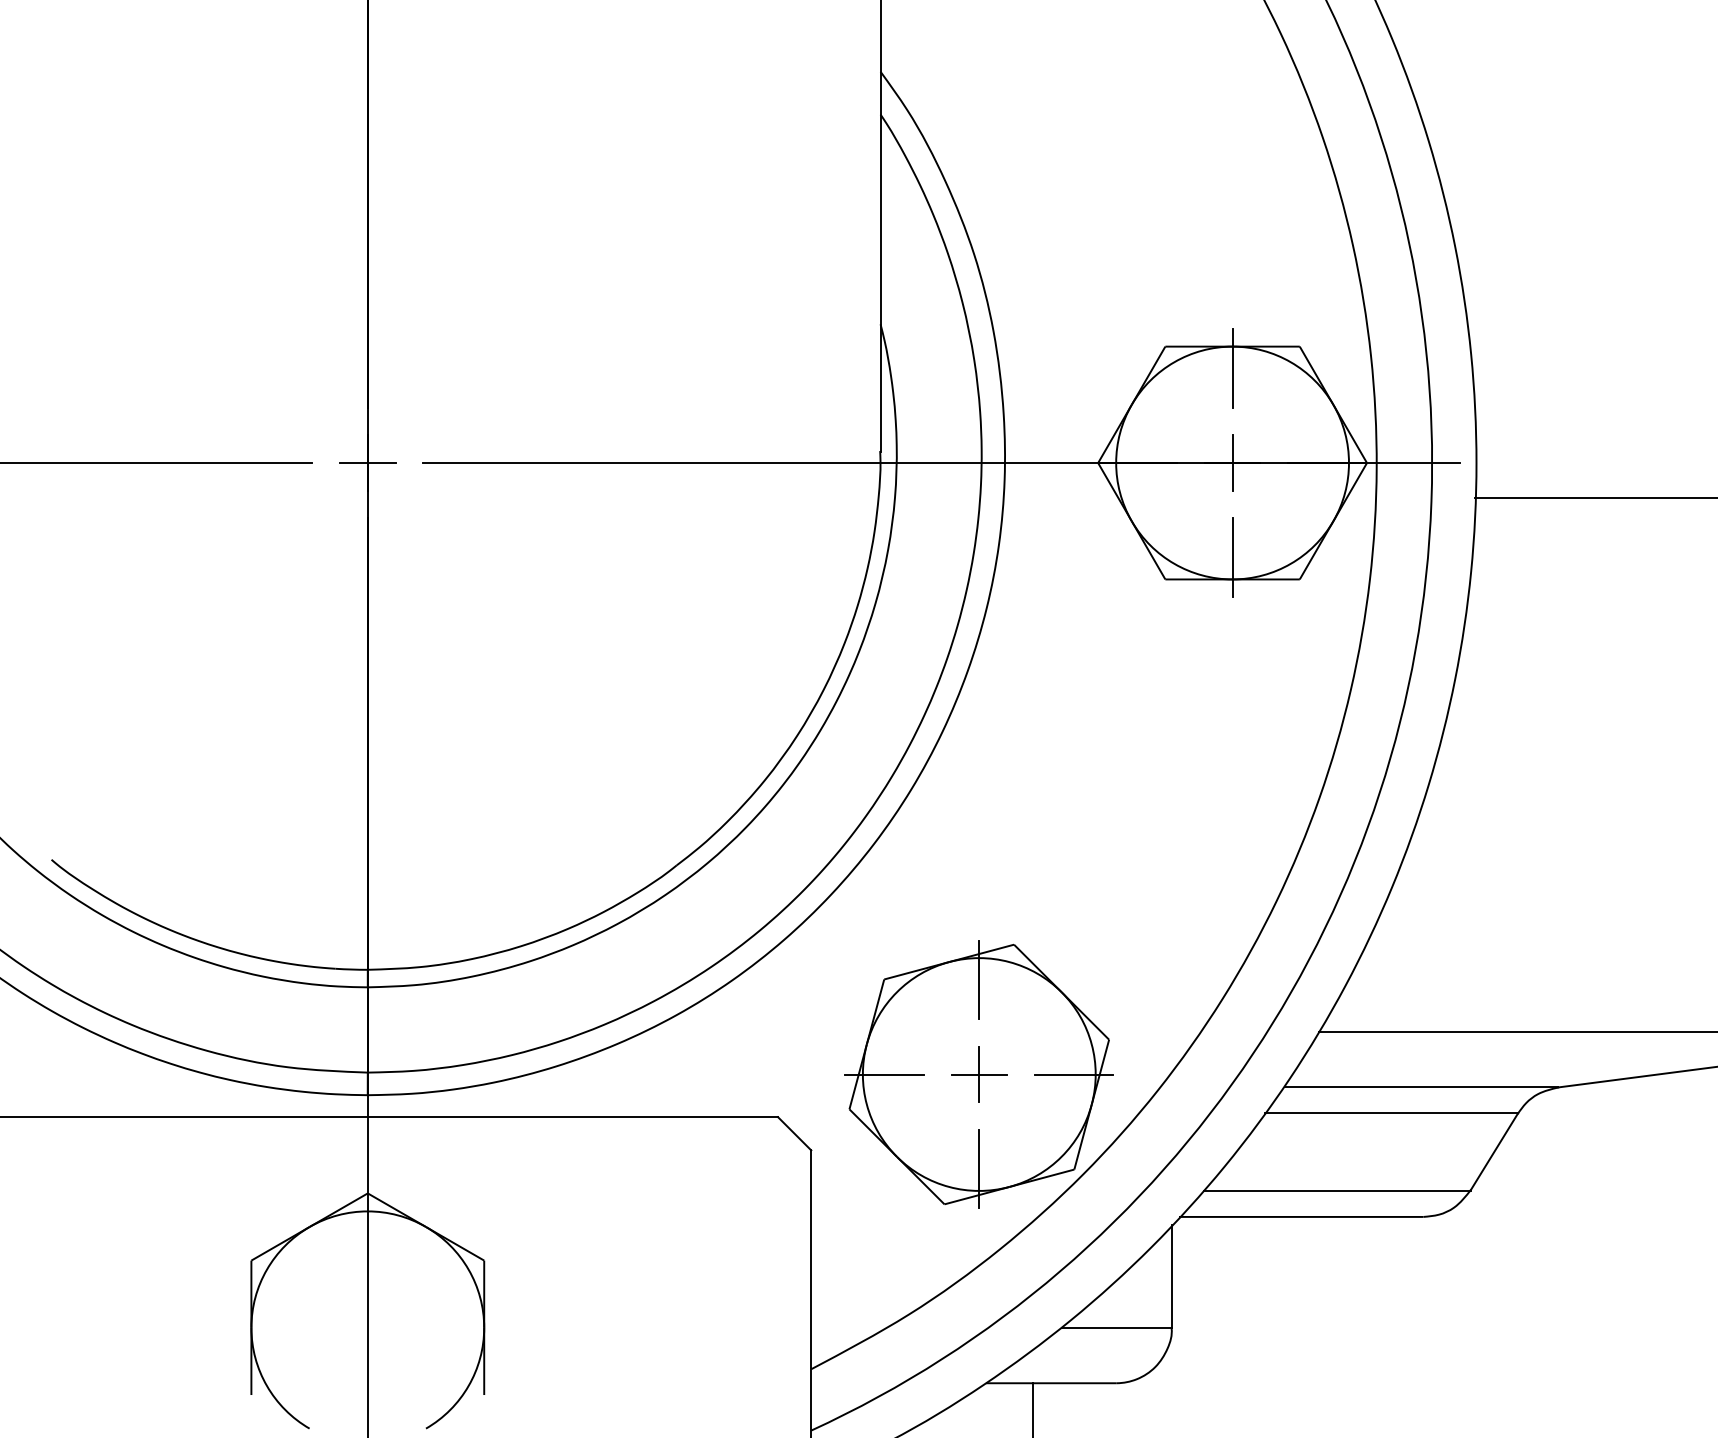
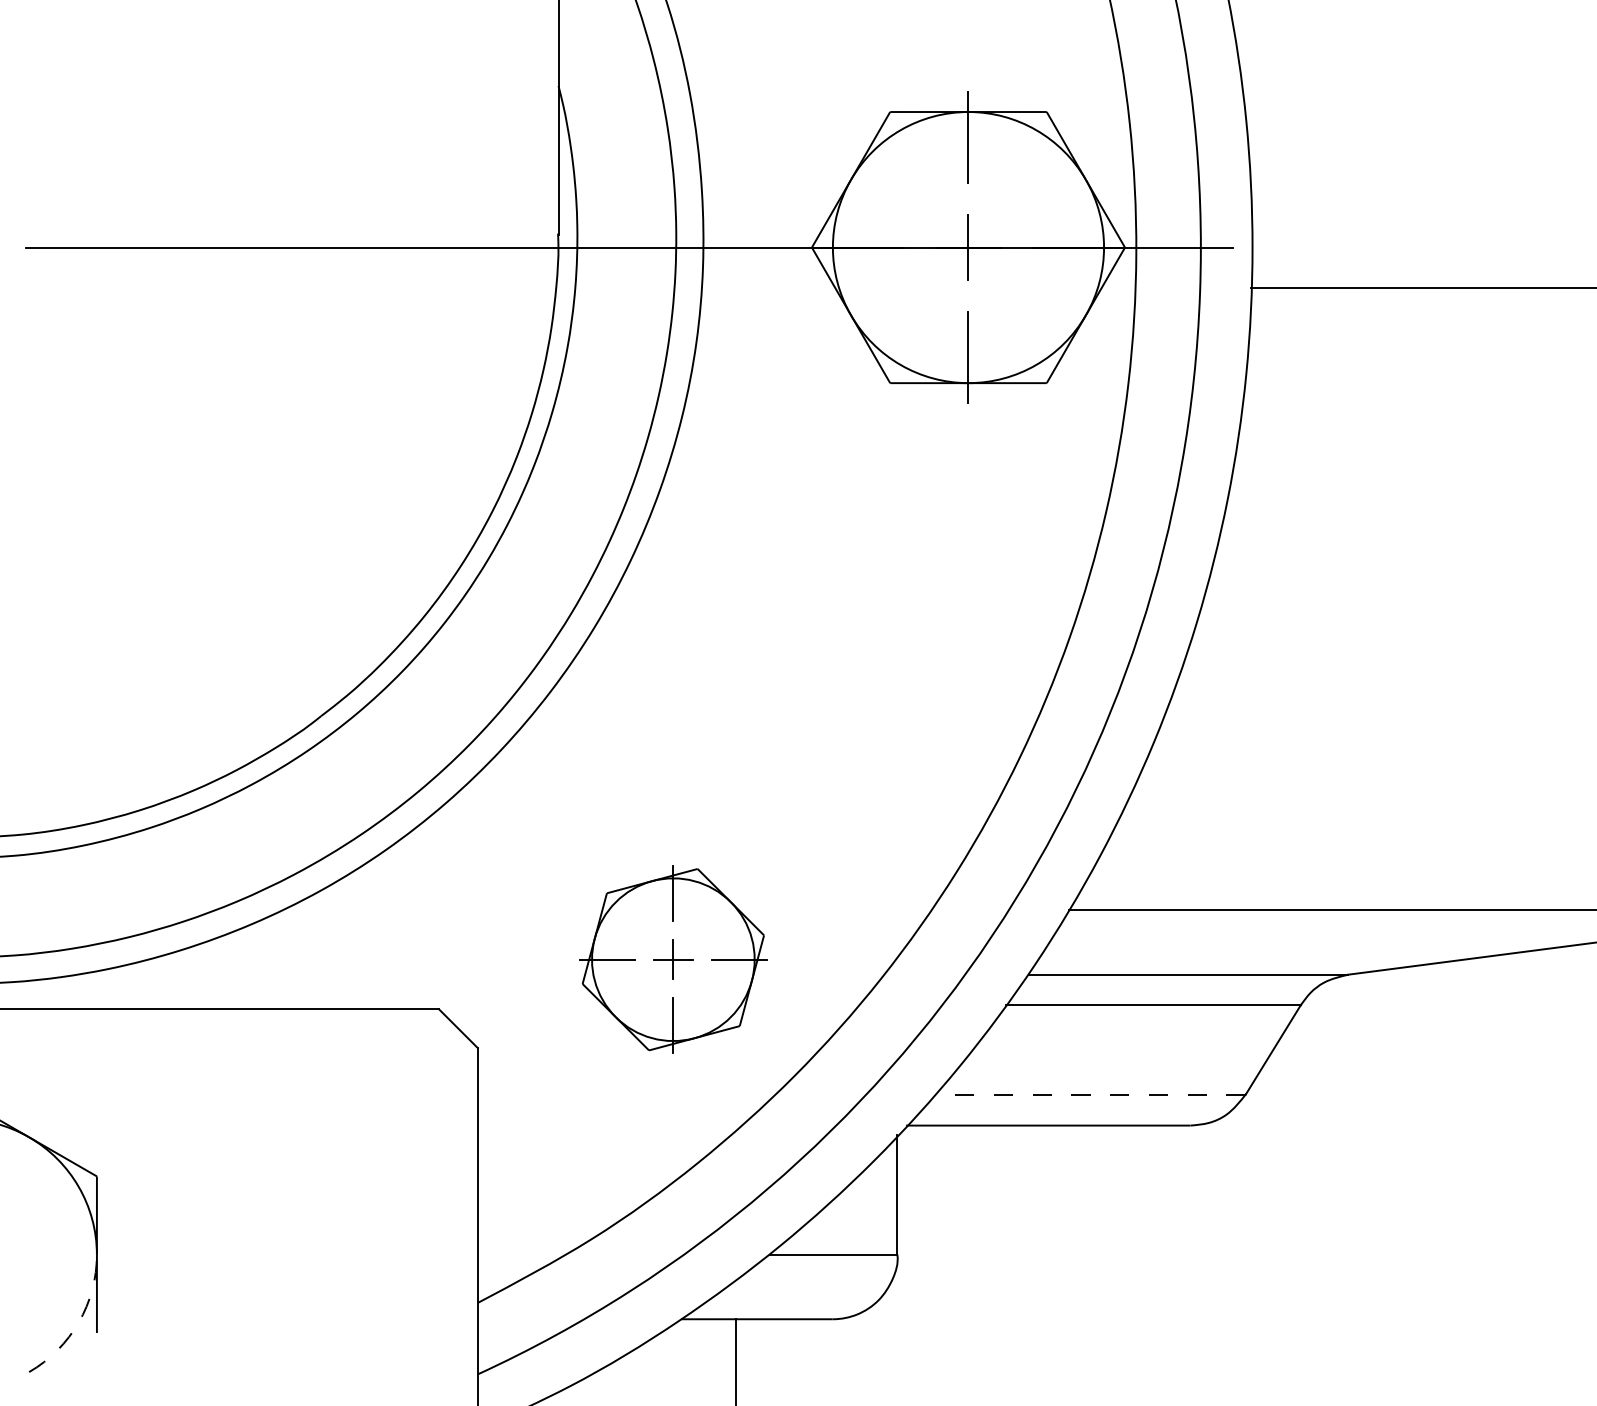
part: (978, 1074) -> (672, 959), size x0.6
line: (1336, 1190) -> (1089, 1094), solid -> dashed
arc: (468, 1386) -> (78, 1323), solid -> dashed

